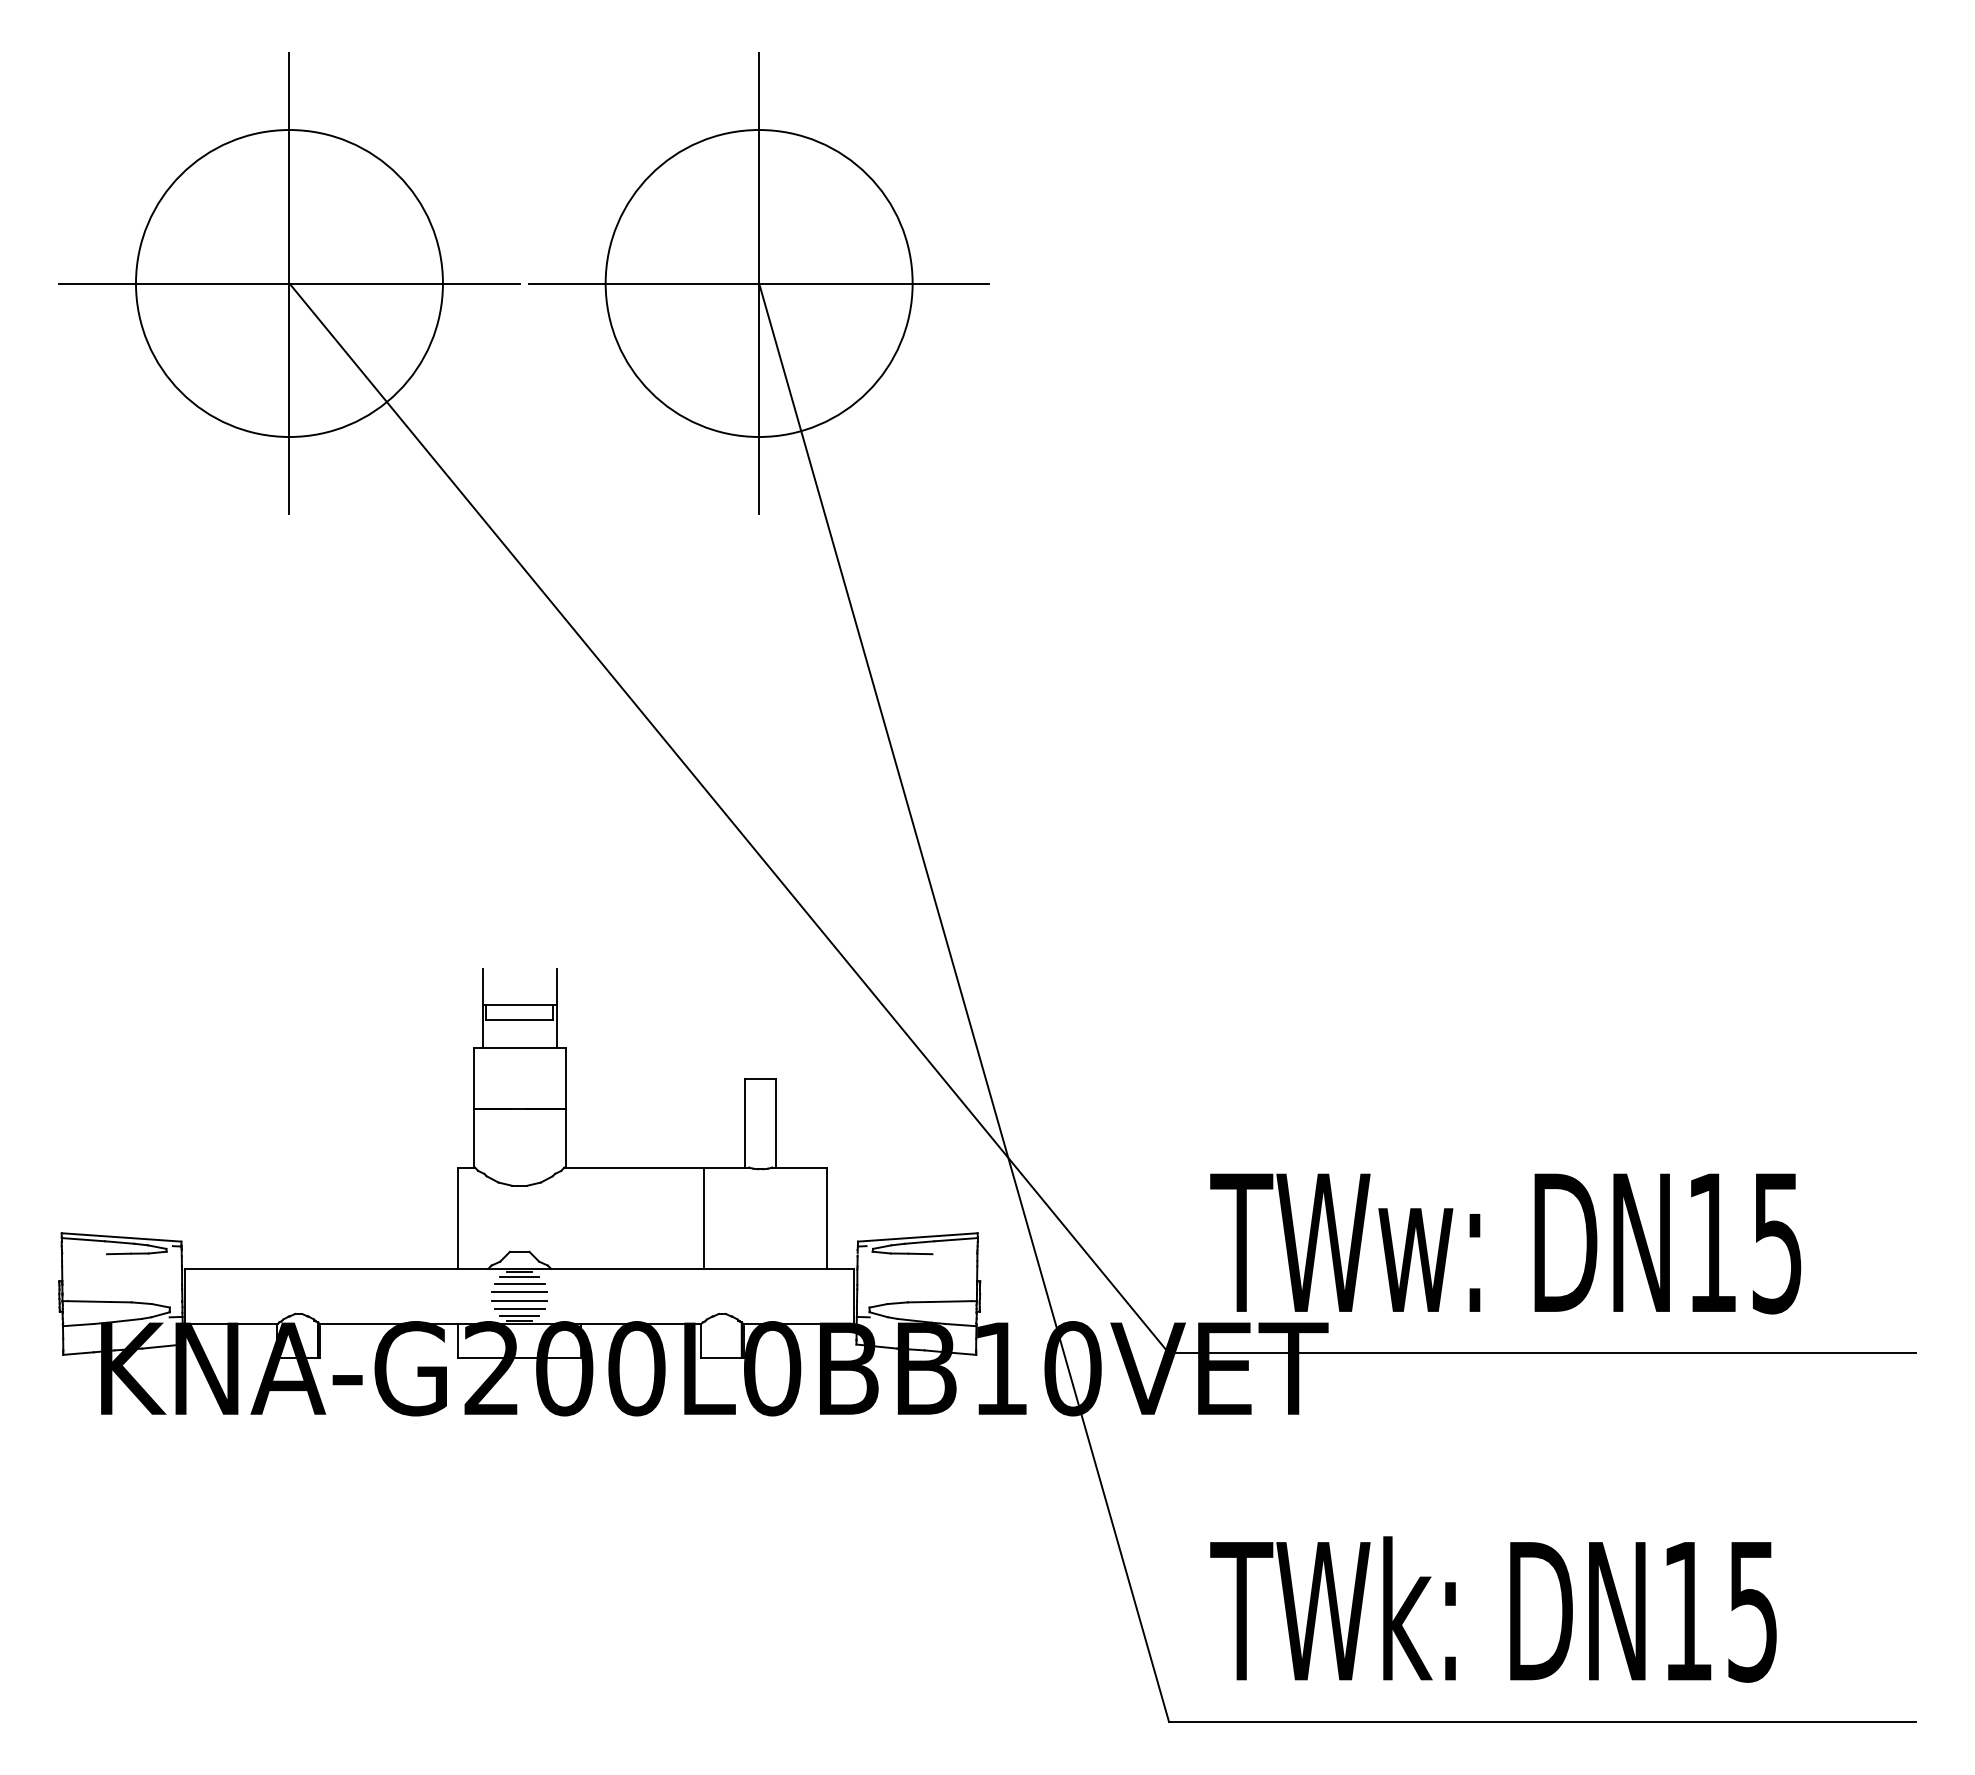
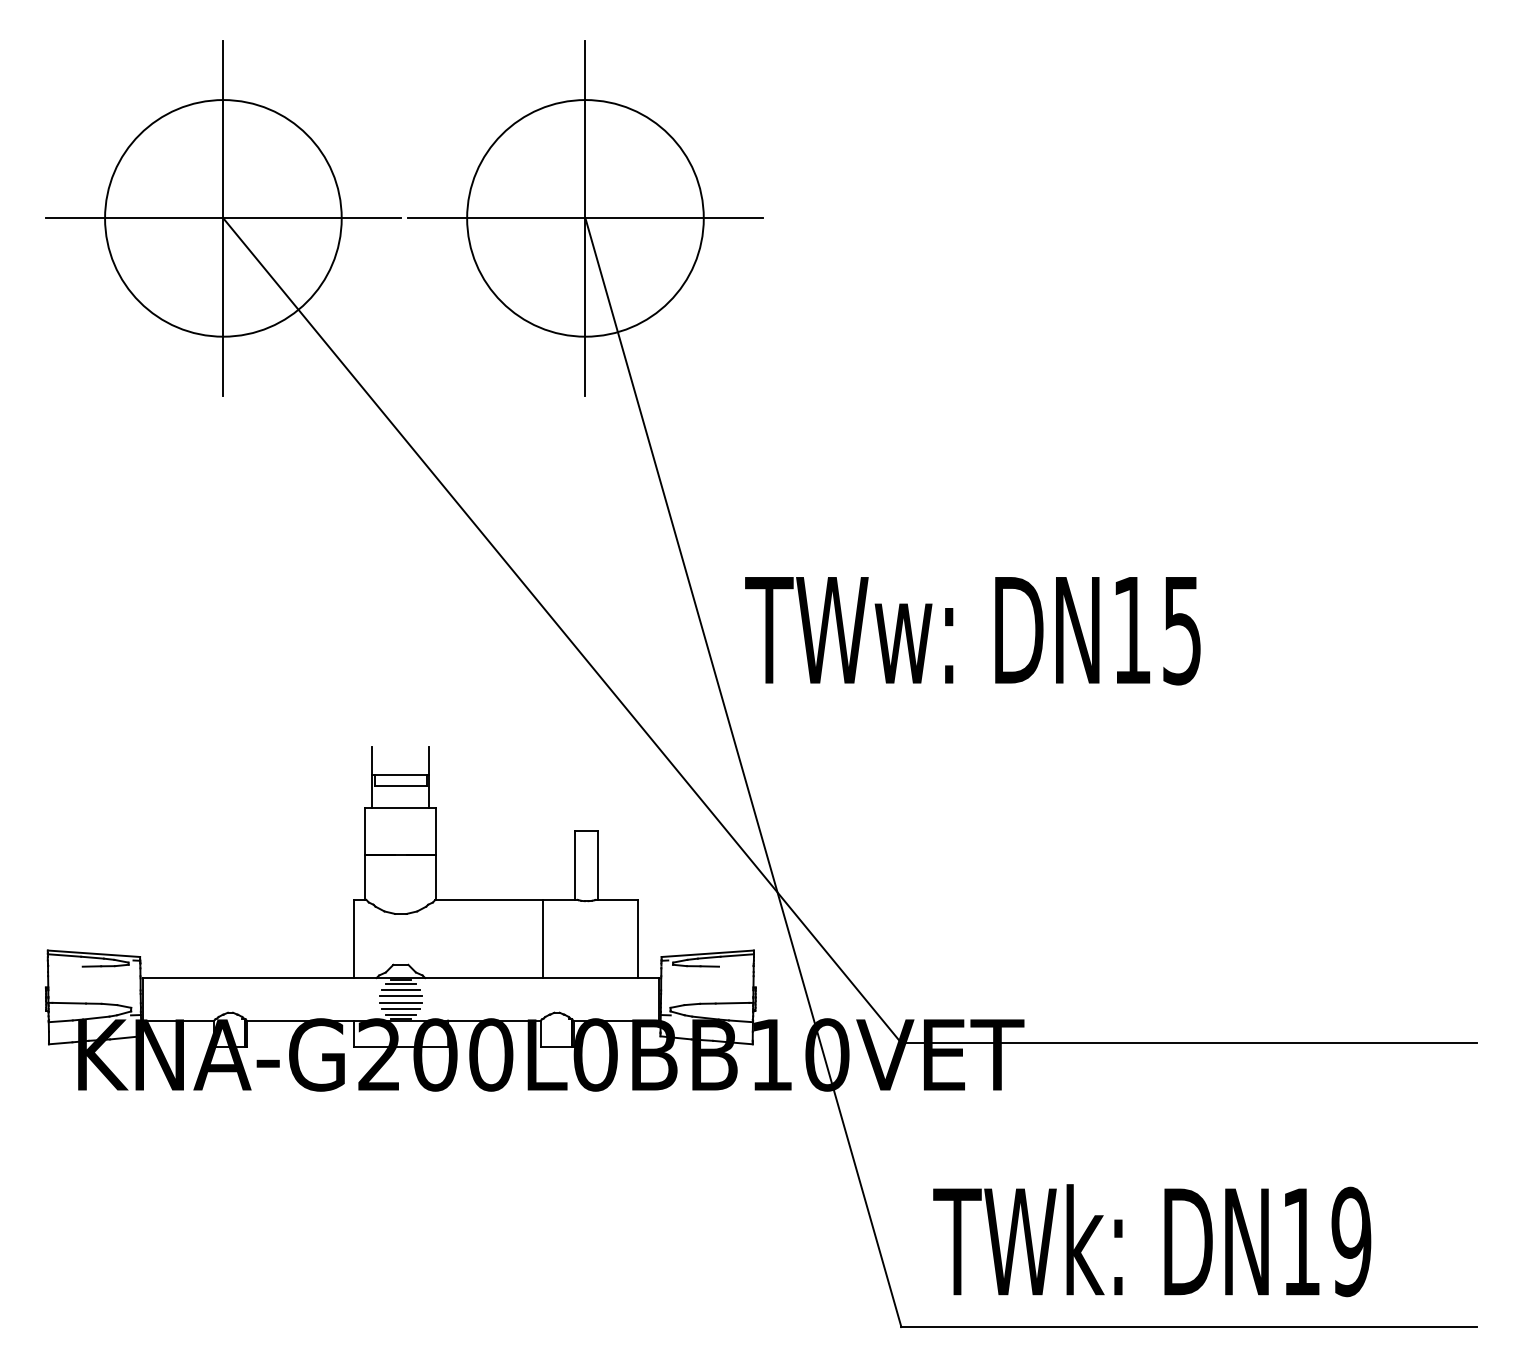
text: (1505, 1243) -> (972, 630), moved
text: (1752, 1610) -> (1351, 1241), DN15 -> DN19

